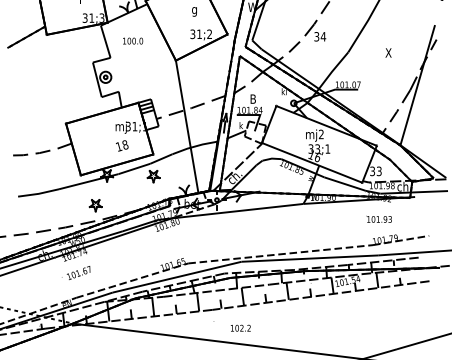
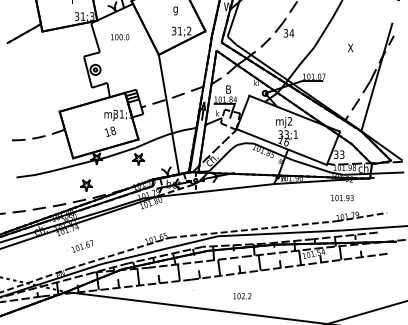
text: (75, 273) -> (79, 246), moved
text: (240, 328) -> (242, 296), moved

